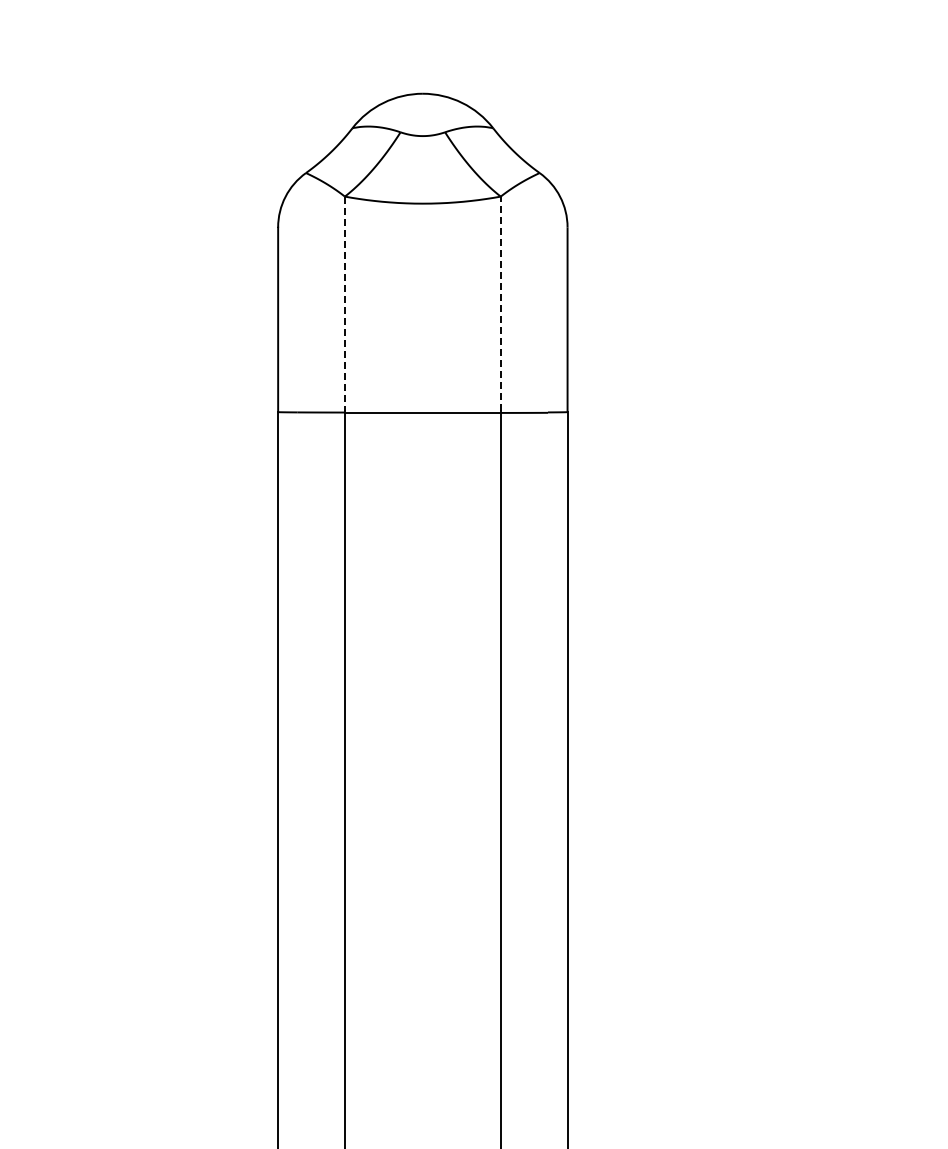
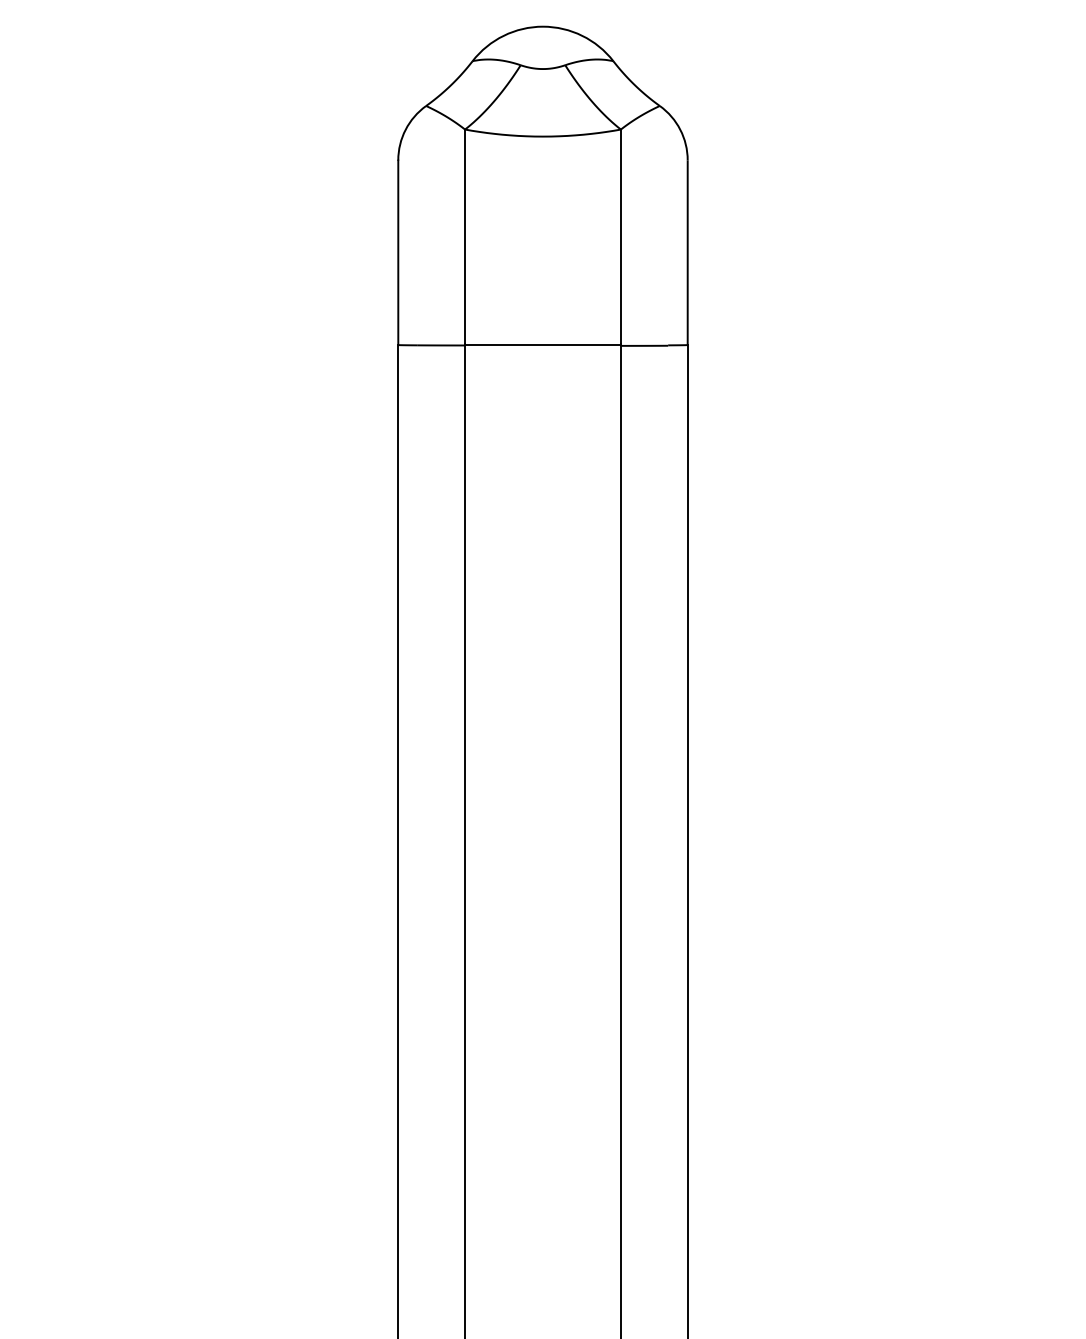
line: (500, 303) -> (620, 236), dashed -> solid
line: (345, 304) -> (465, 237), dashed -> solid

